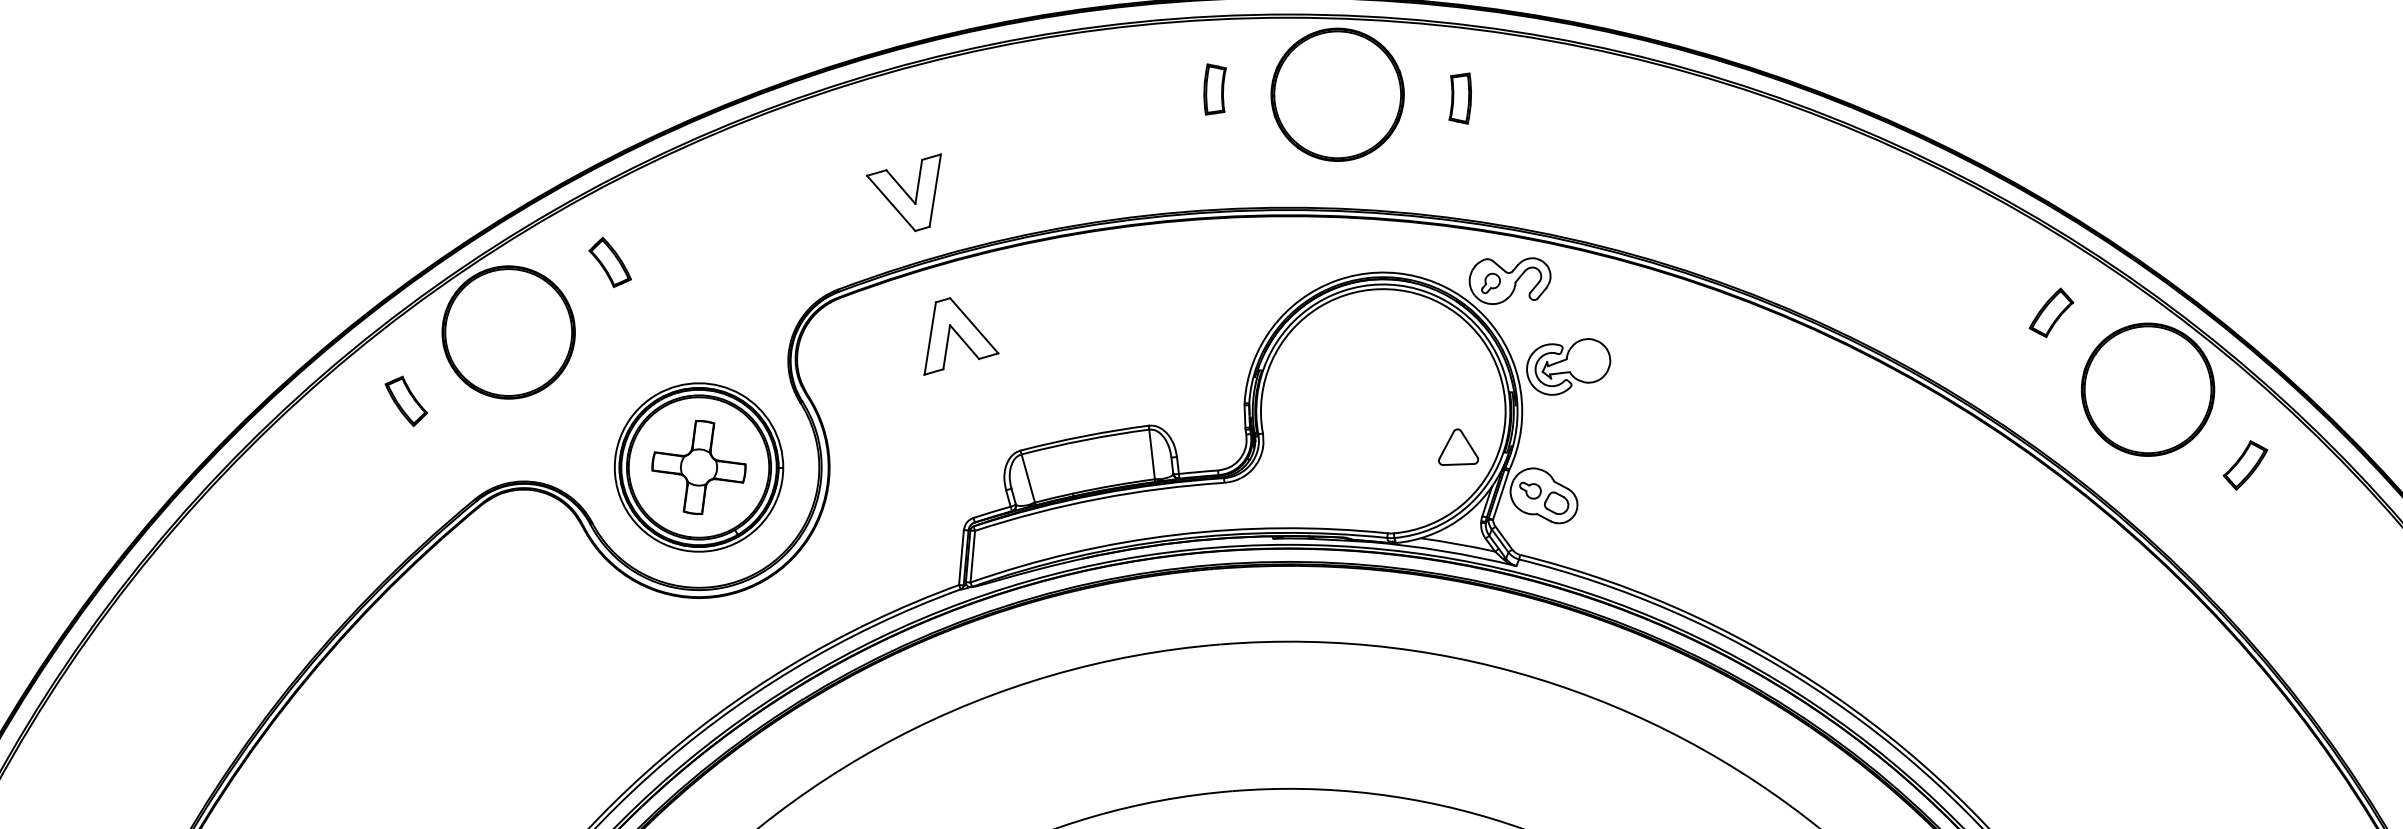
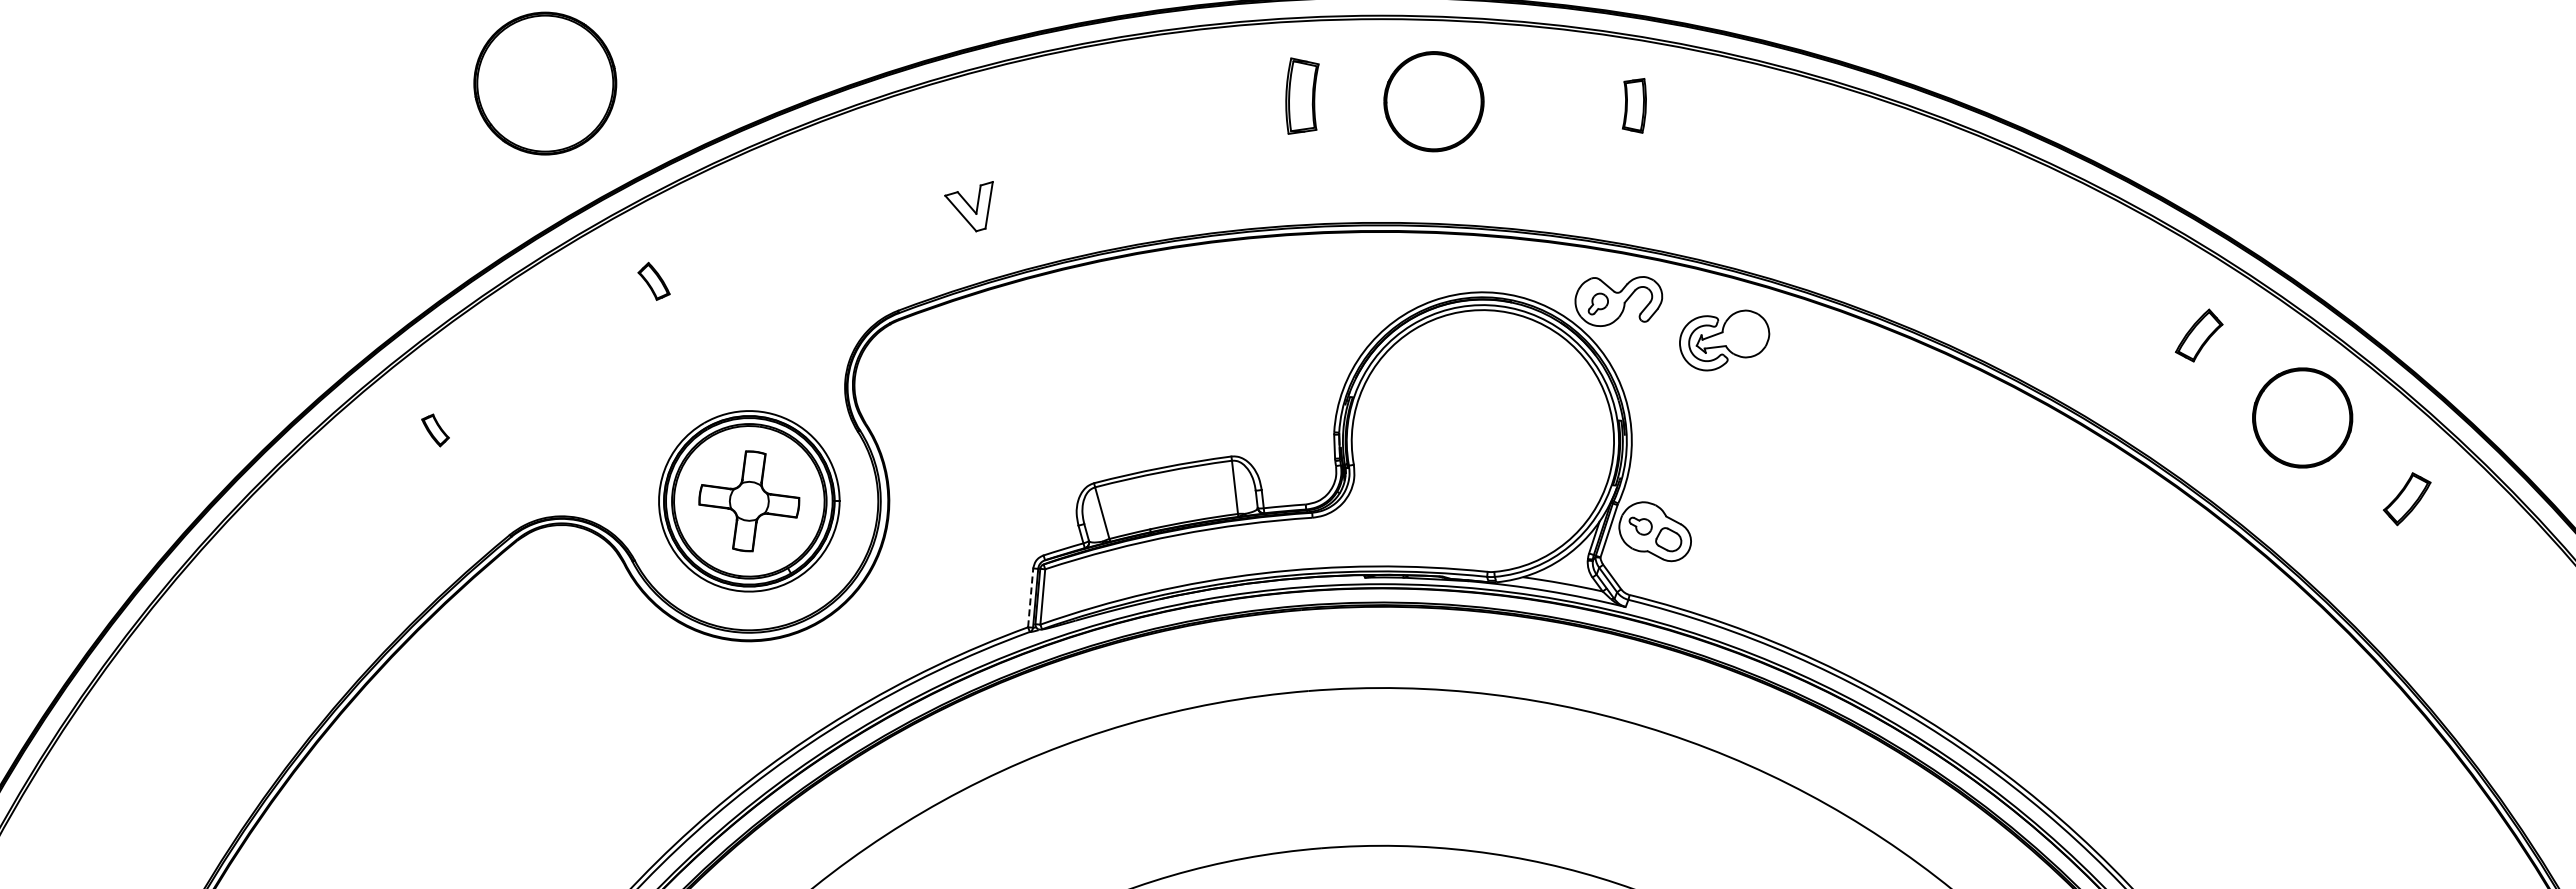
part: (1215, 88) -> (1302, 95), size x1.4
part: (1337, 94) -> (1433, 101), size x0.7
part: (1460, 98) -> (1634, 105), moved
part: (903, 192) -> (968, 206), size x0.6
part: (609, 262) -> (653, 281), size x0.7
part: (508, 332) -> (545, 83), moved
part: (961, 336) -> (1030, 360), removed
part: (1568, 366) -> (1724, 340), moved
part: (2147, 389) -> (2302, 417), size x0.7
part: (406, 401) -> (435, 430), size x0.6
part: (1458, 447) -> (1563, 479), removed
line: (961, 557) -> (1030, 597), solid -> dashed

